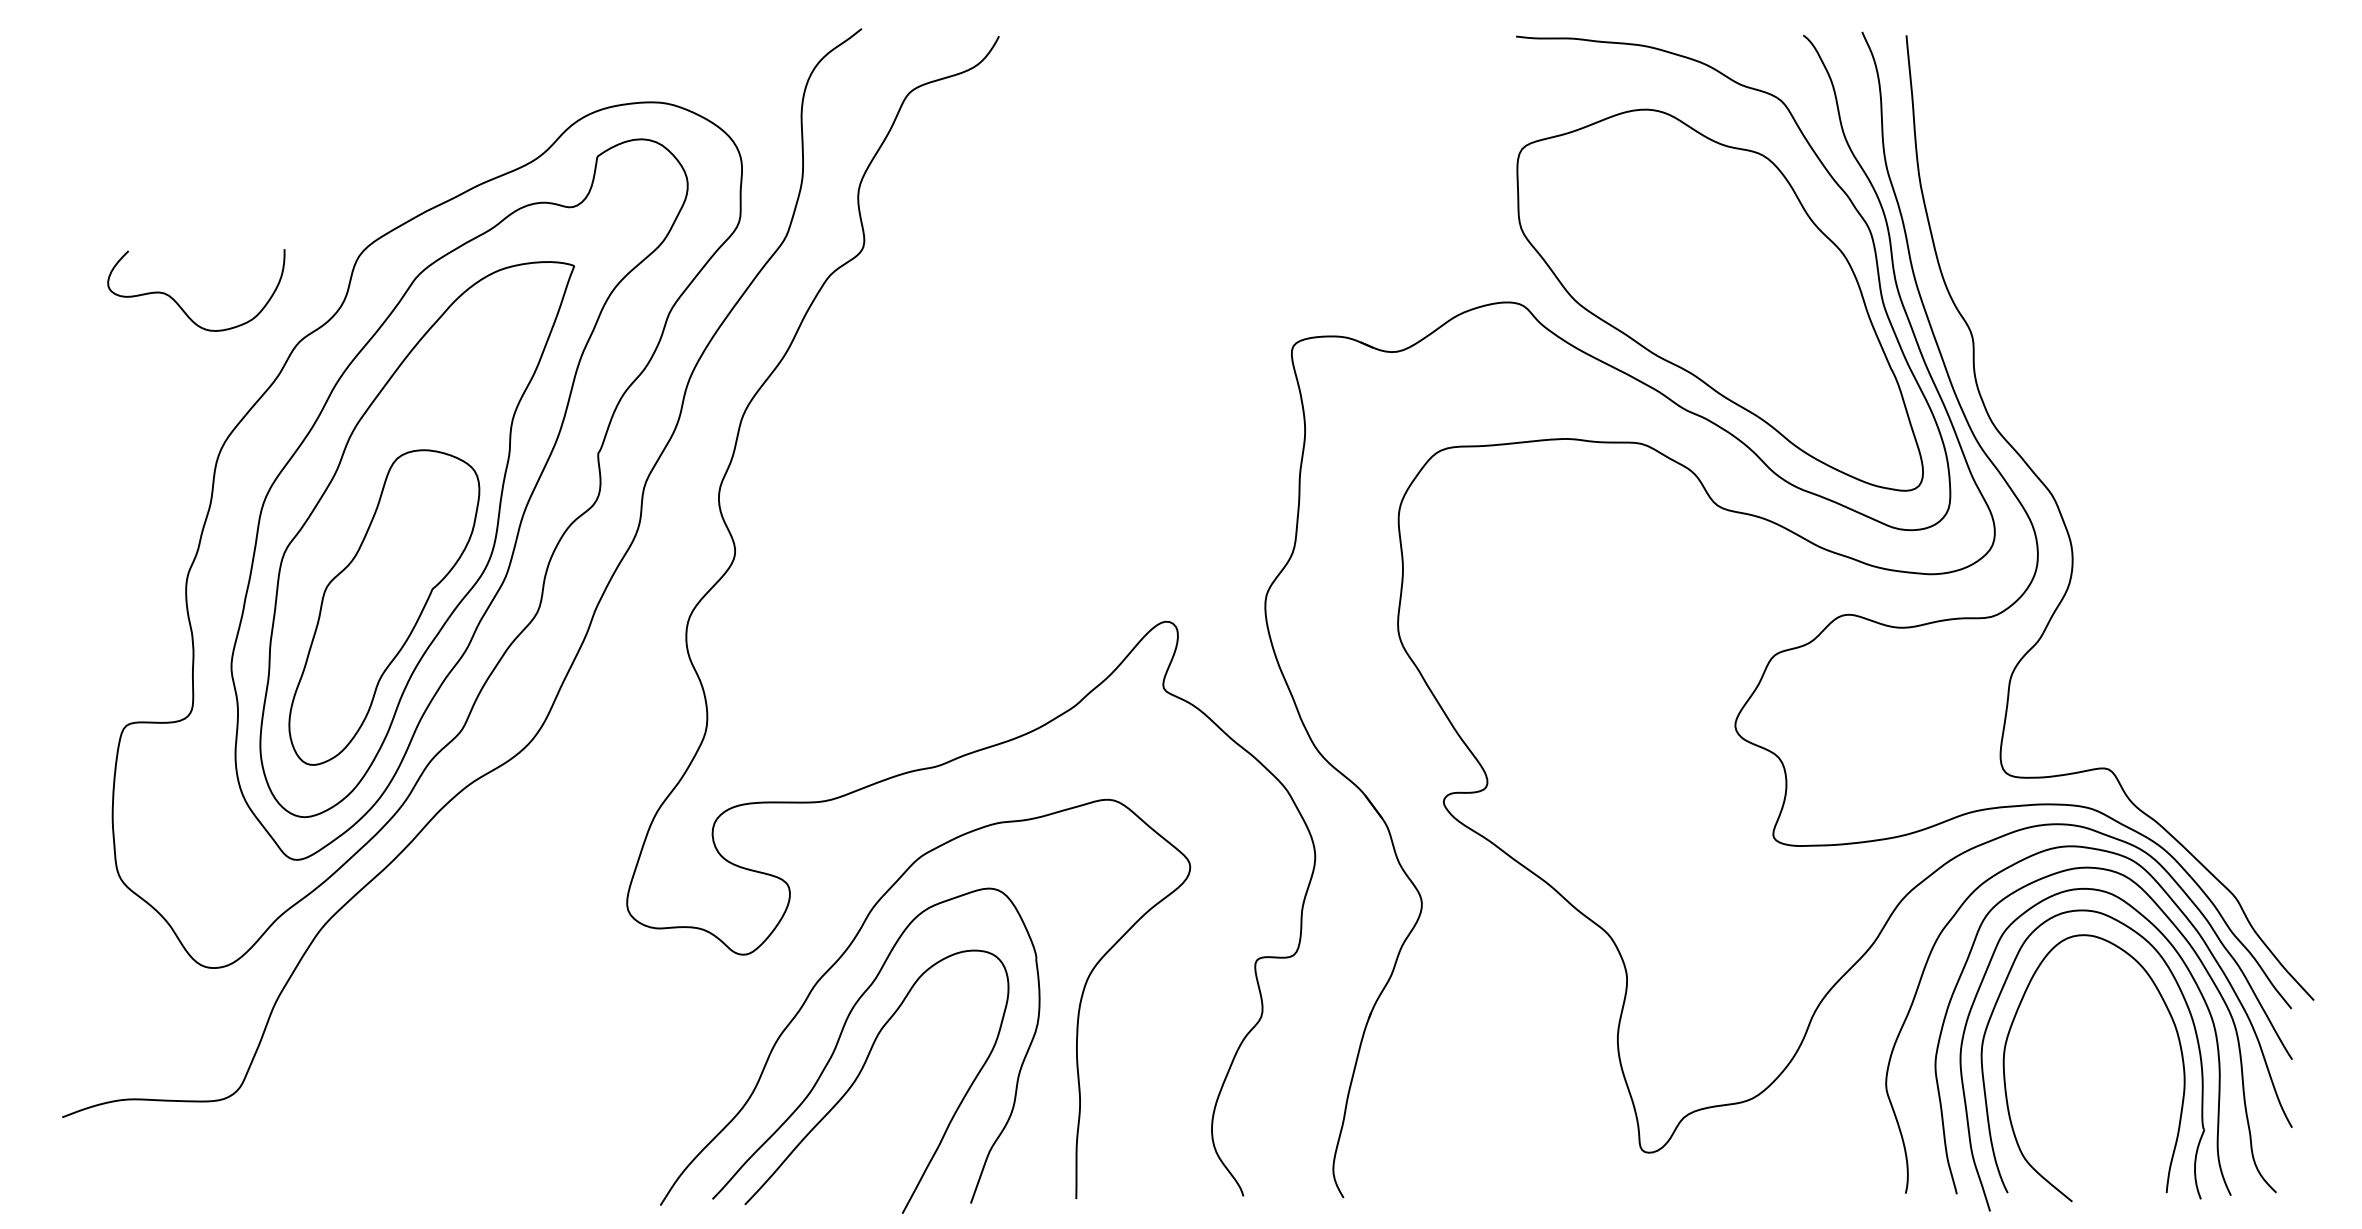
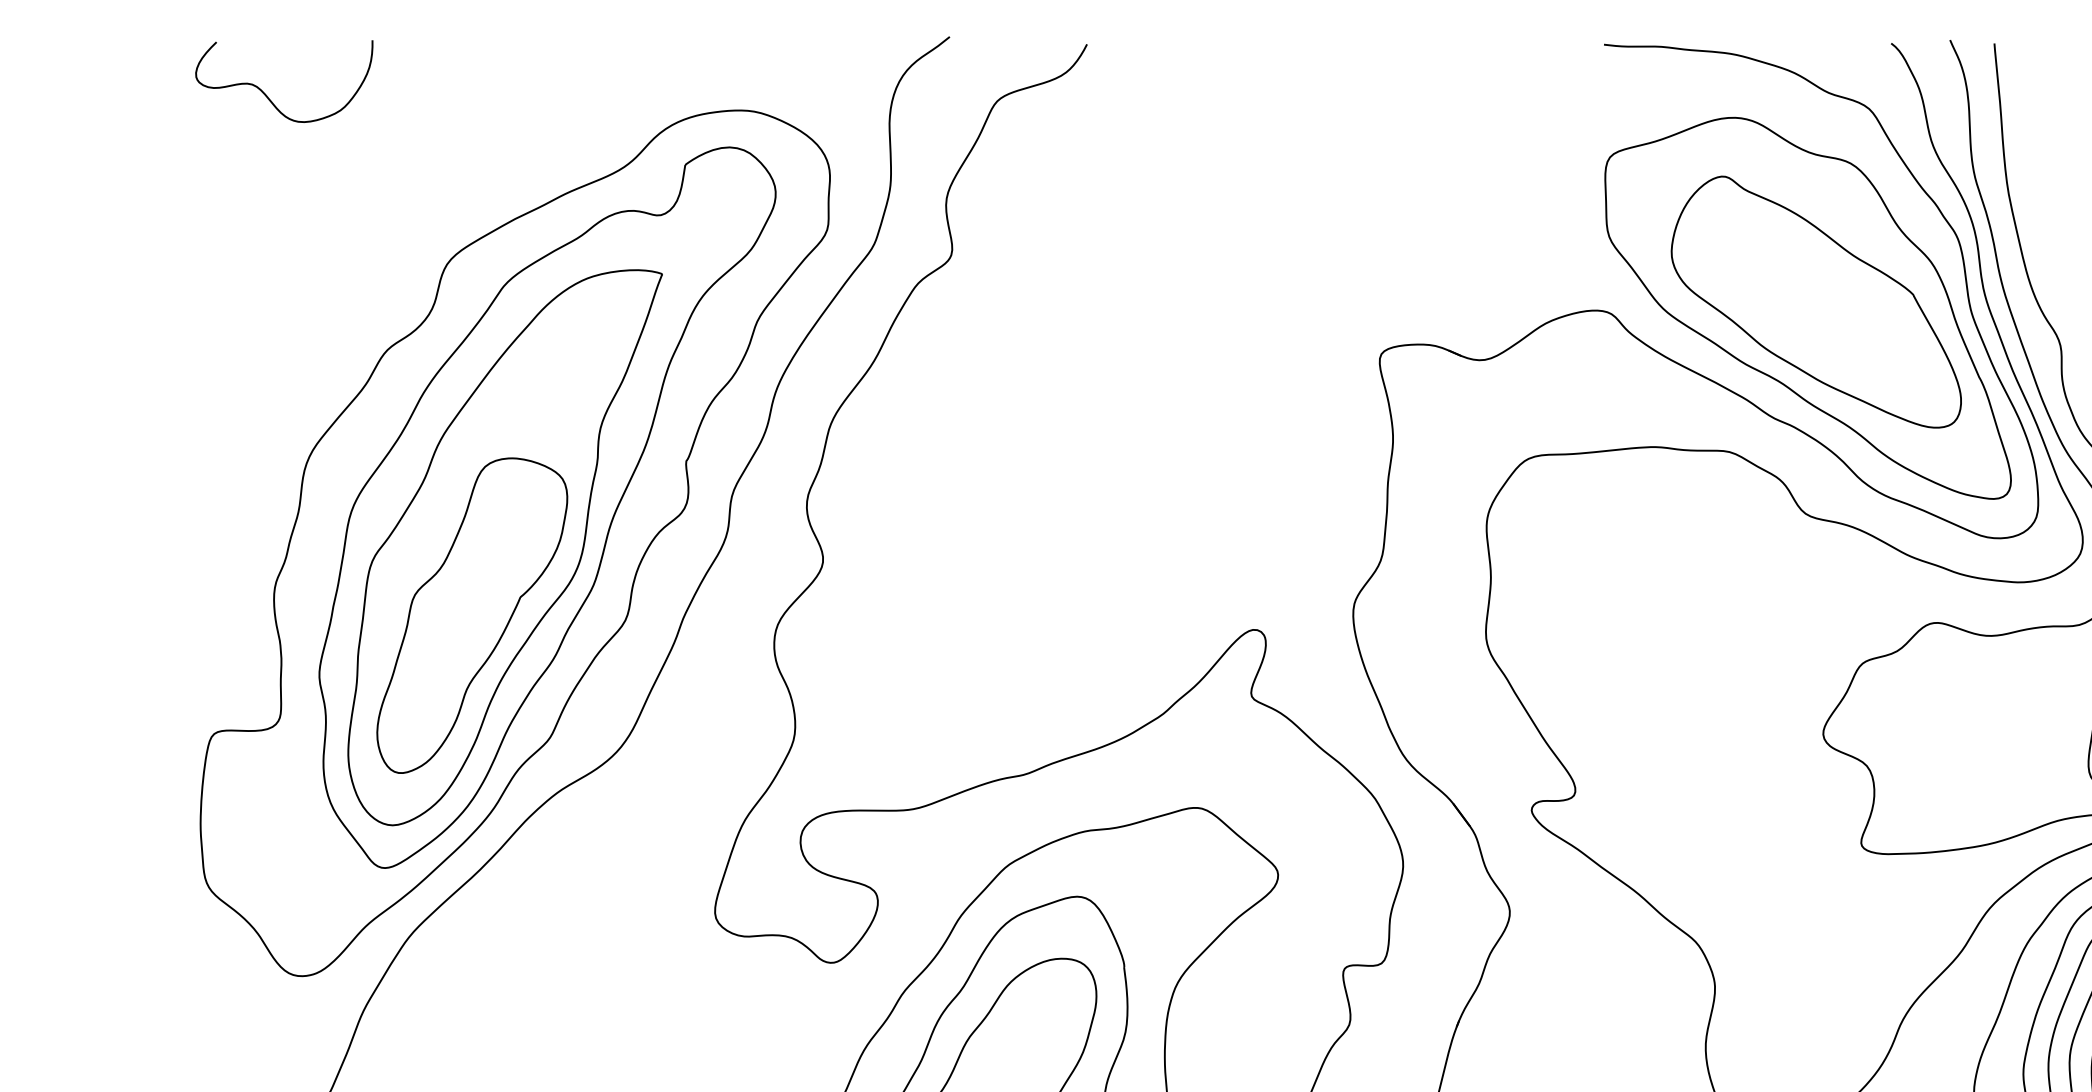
part: (1728, 293) -> (1816, 301), added
curve: (180, 305) -> (268, 96), moved

